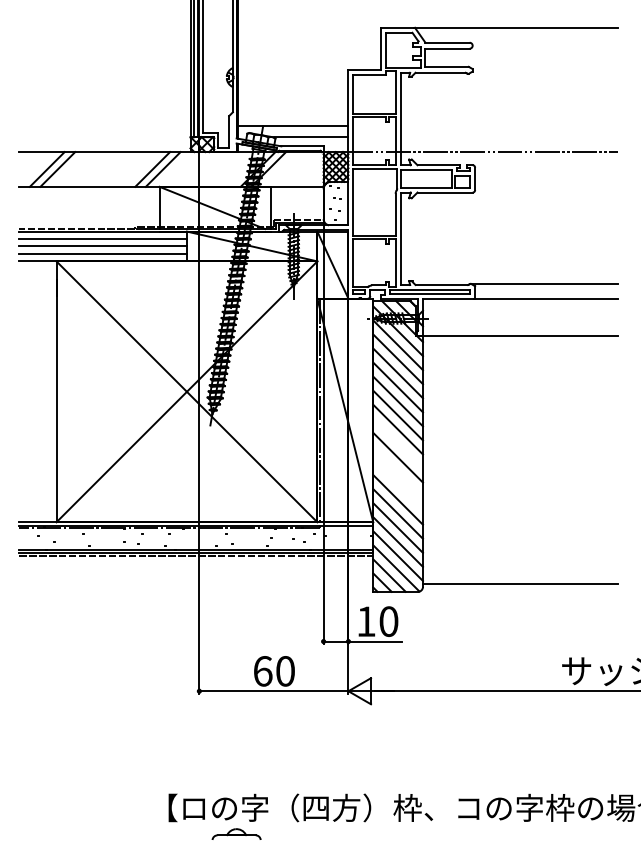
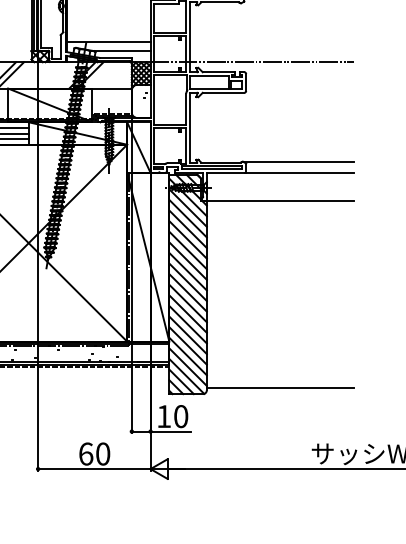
line: (397, 443) -> (187, 282), added
line: (397, 471) -> (187, 303), added
line: (397, 485) -> (187, 313), added

